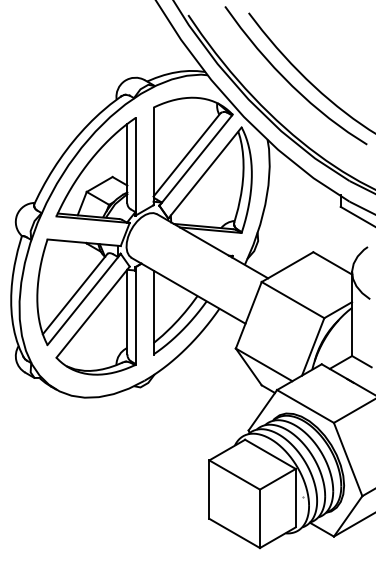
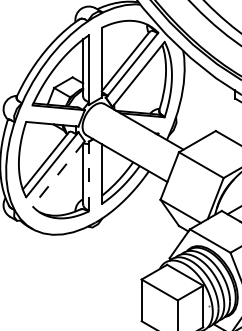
line: (92, 312) -> (58, 174), solid -> dashed
line: (135, 316) -> (88, 176), solid -> dashed

